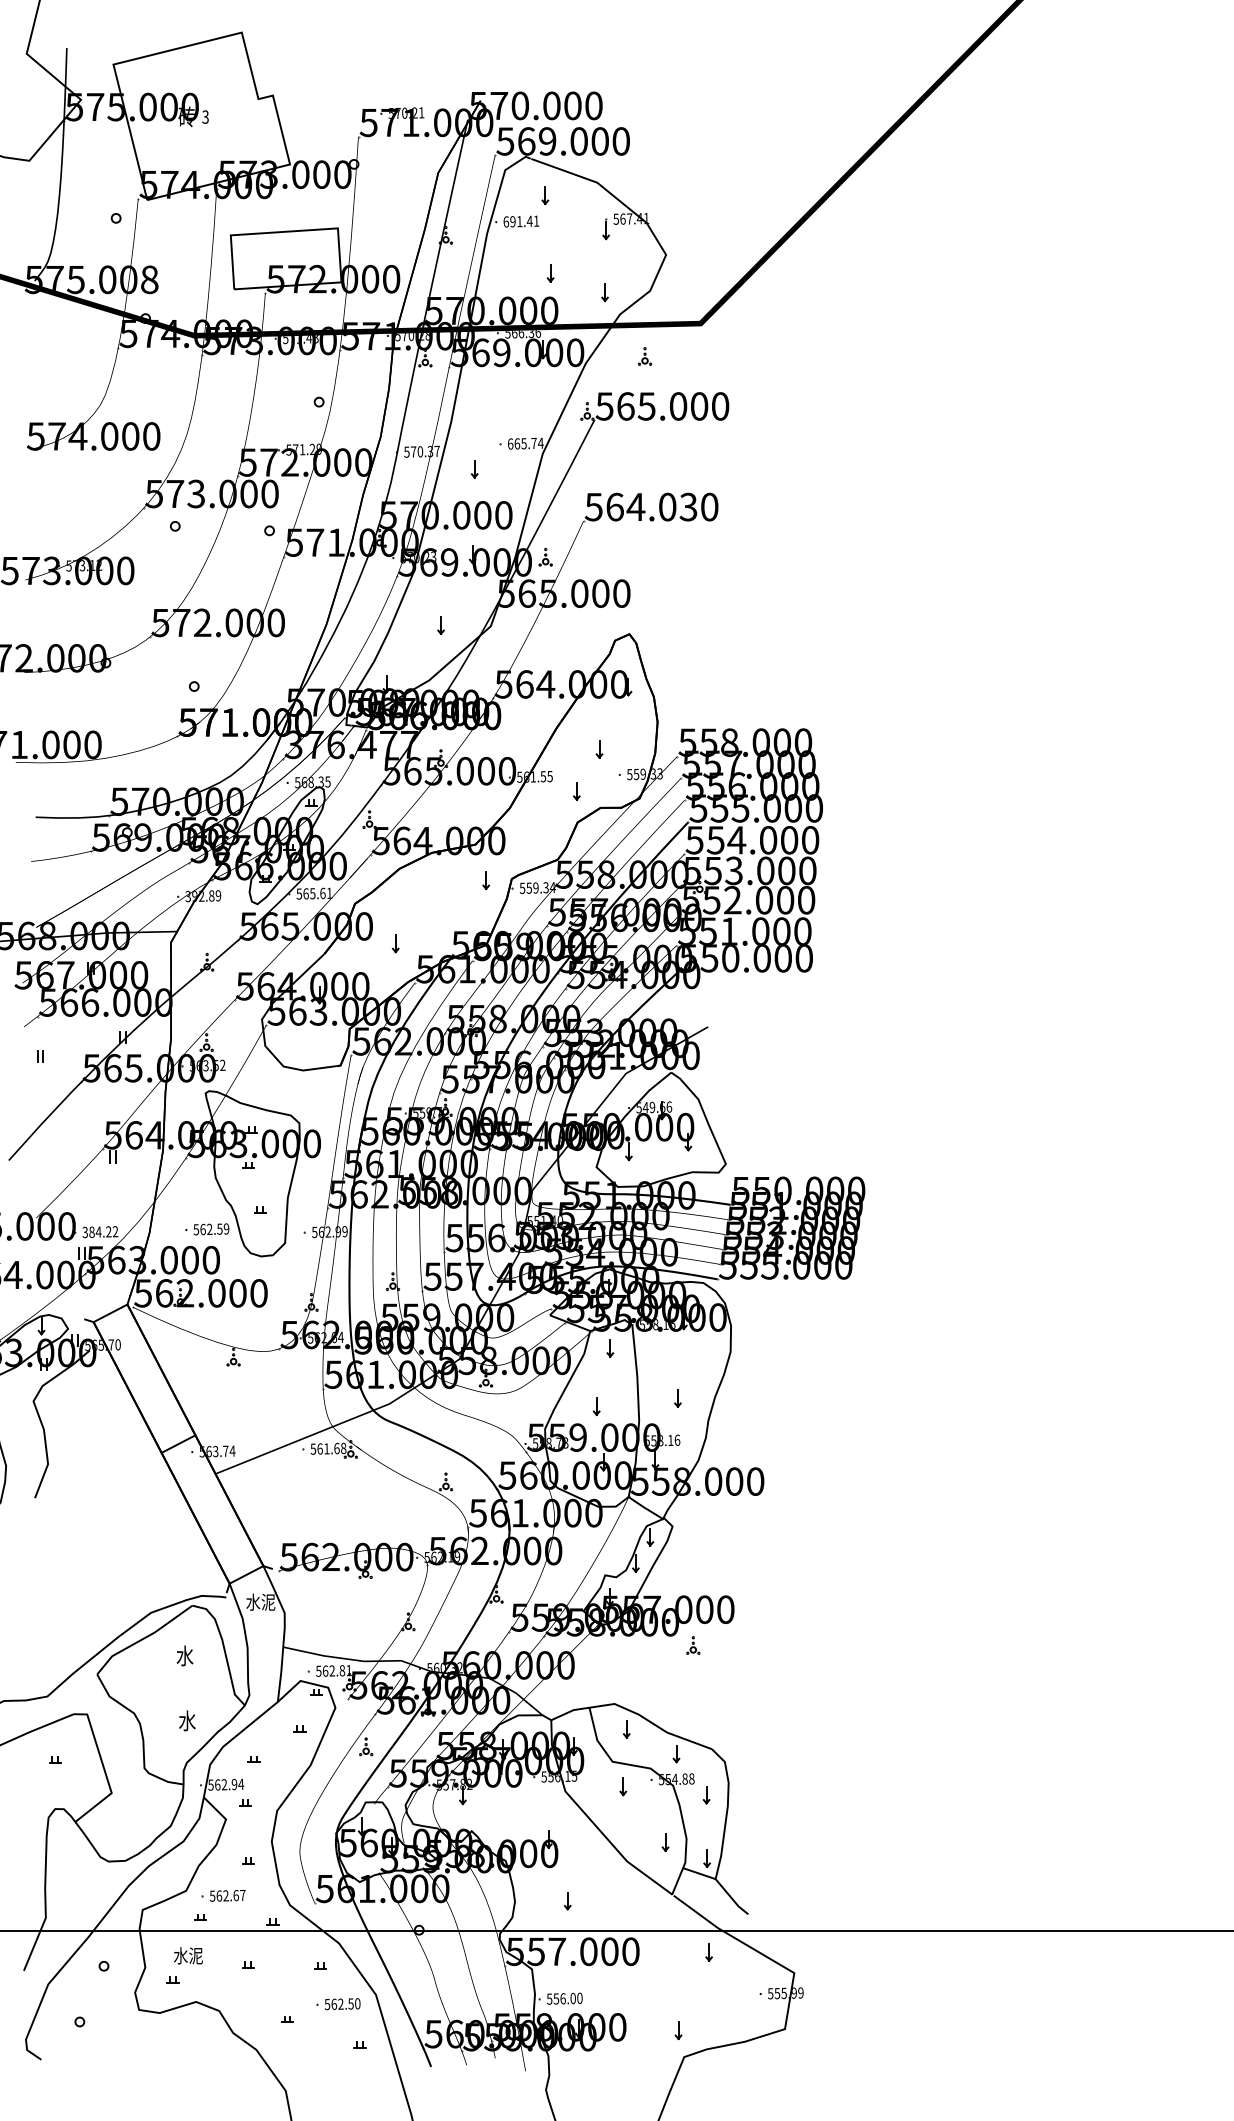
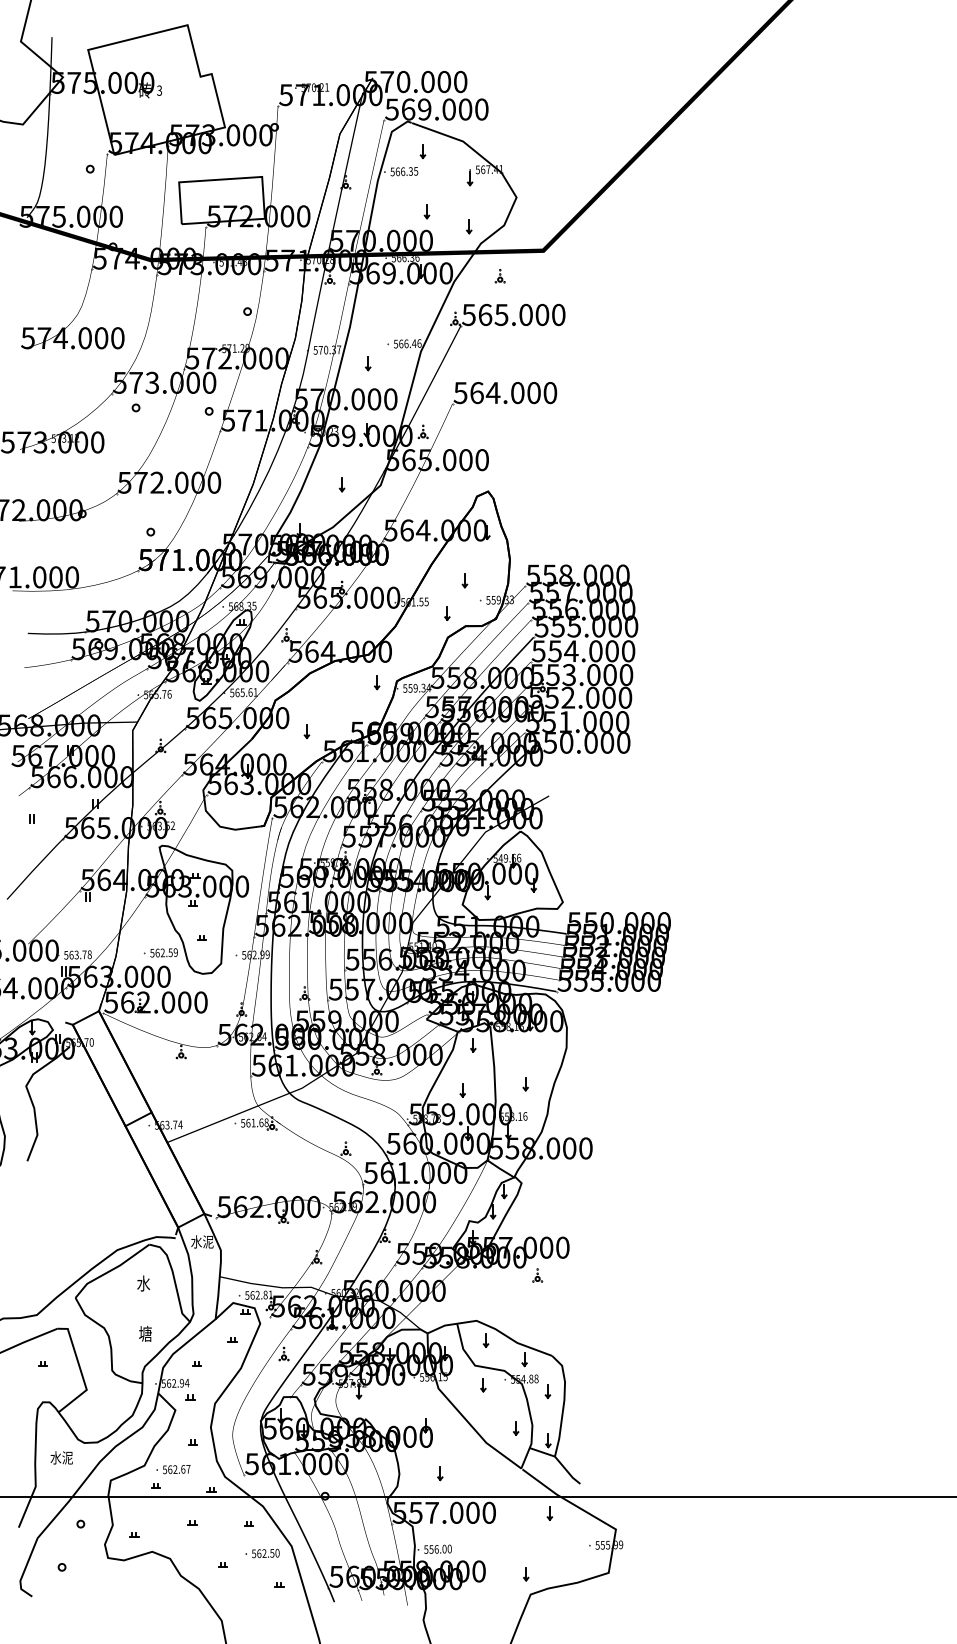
text: (521, 221) -> (404, 171), 691.41 -> 566.35
text: (149, 279) -> (116, 216), 575.008 -> 575.000
text: (525, 443) -> (407, 343), 665.74 -> 566.46
text: (688, 506) -> (533, 392), 564.030 -> 564.000
text: (352, 744) -> (273, 577), 376.477 -> 569.000
text: (203, 895) -> (157, 694), 392.89 -> 565.76
text: (100, 1231) -> (78, 954), 384.22 -> 563.78
text: (505, 1276) -> (392, 989), 557.400 -> 557.000
text: (187, 1720) -> (145, 1333), 水 -> 塘
text: (188, 1955) -> (61, 1457), moved

